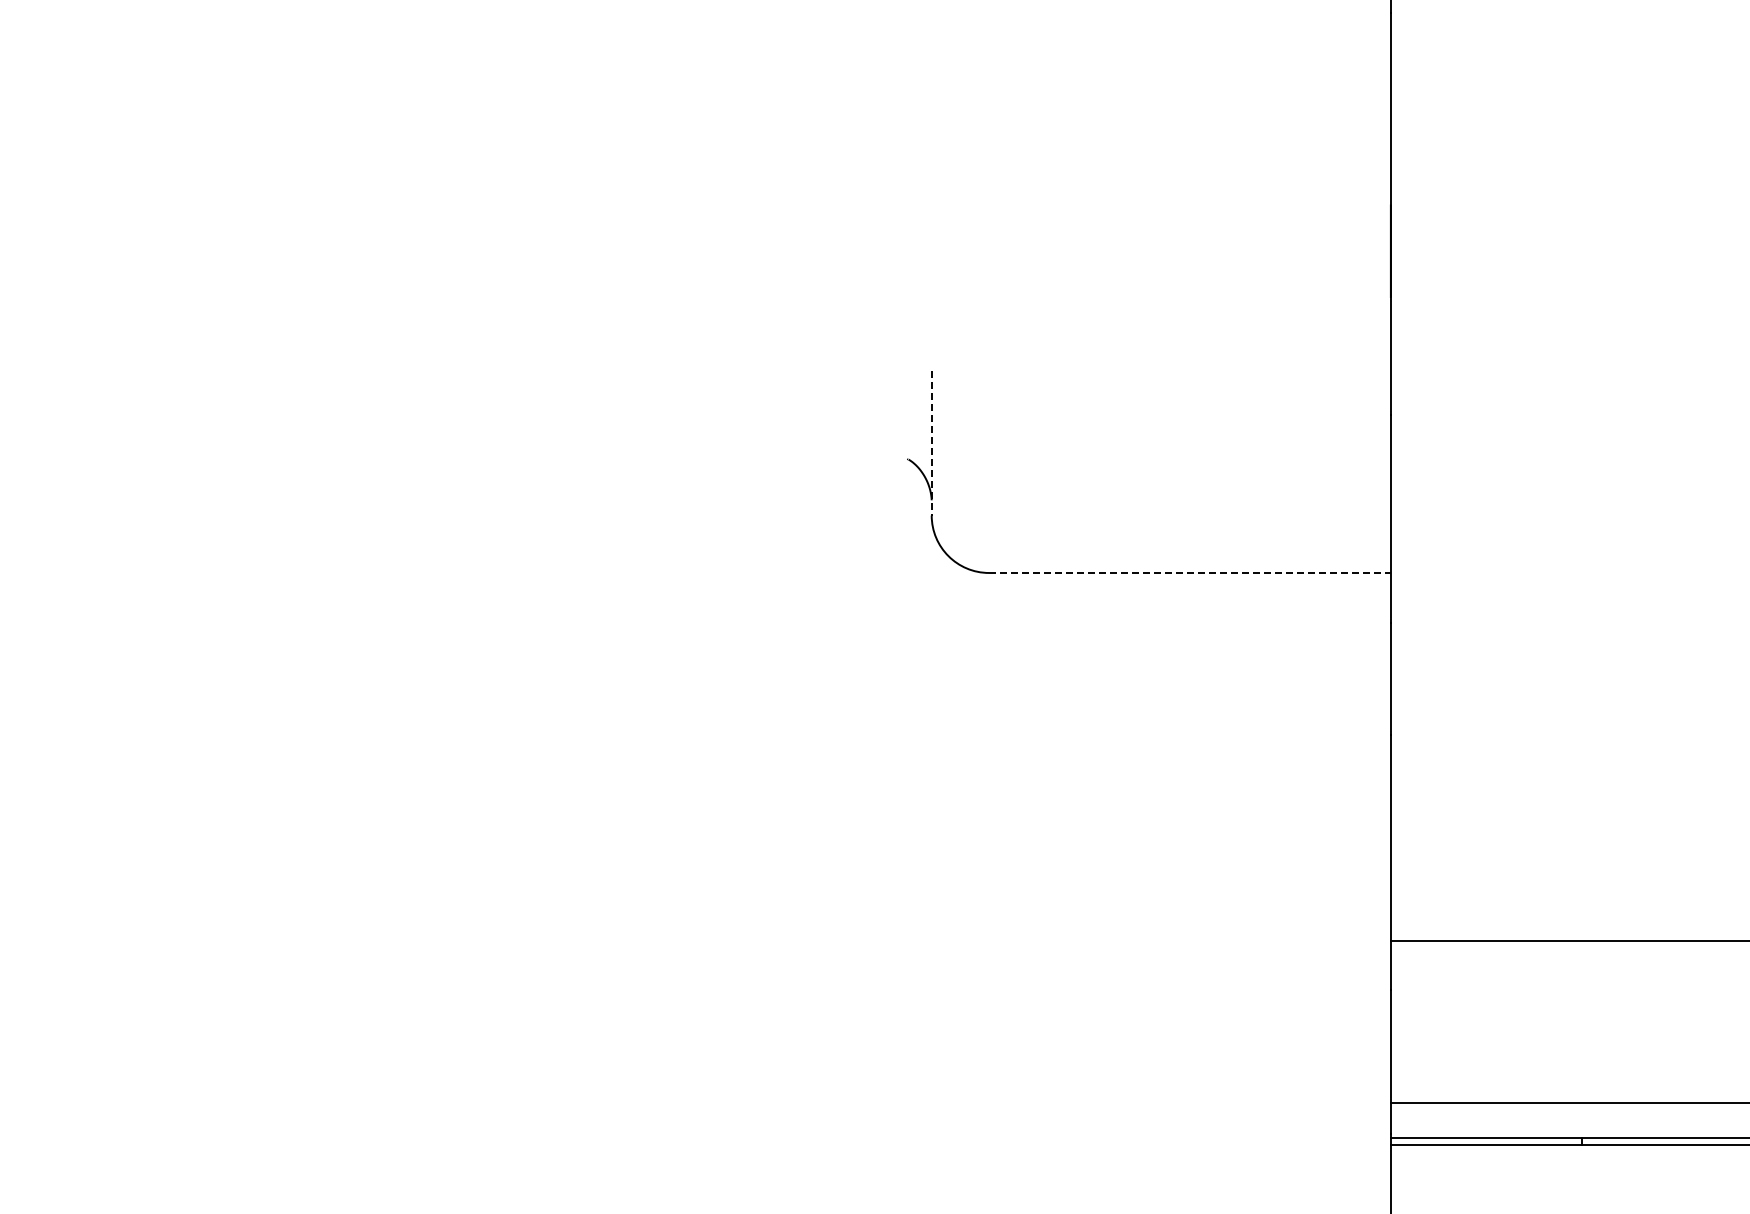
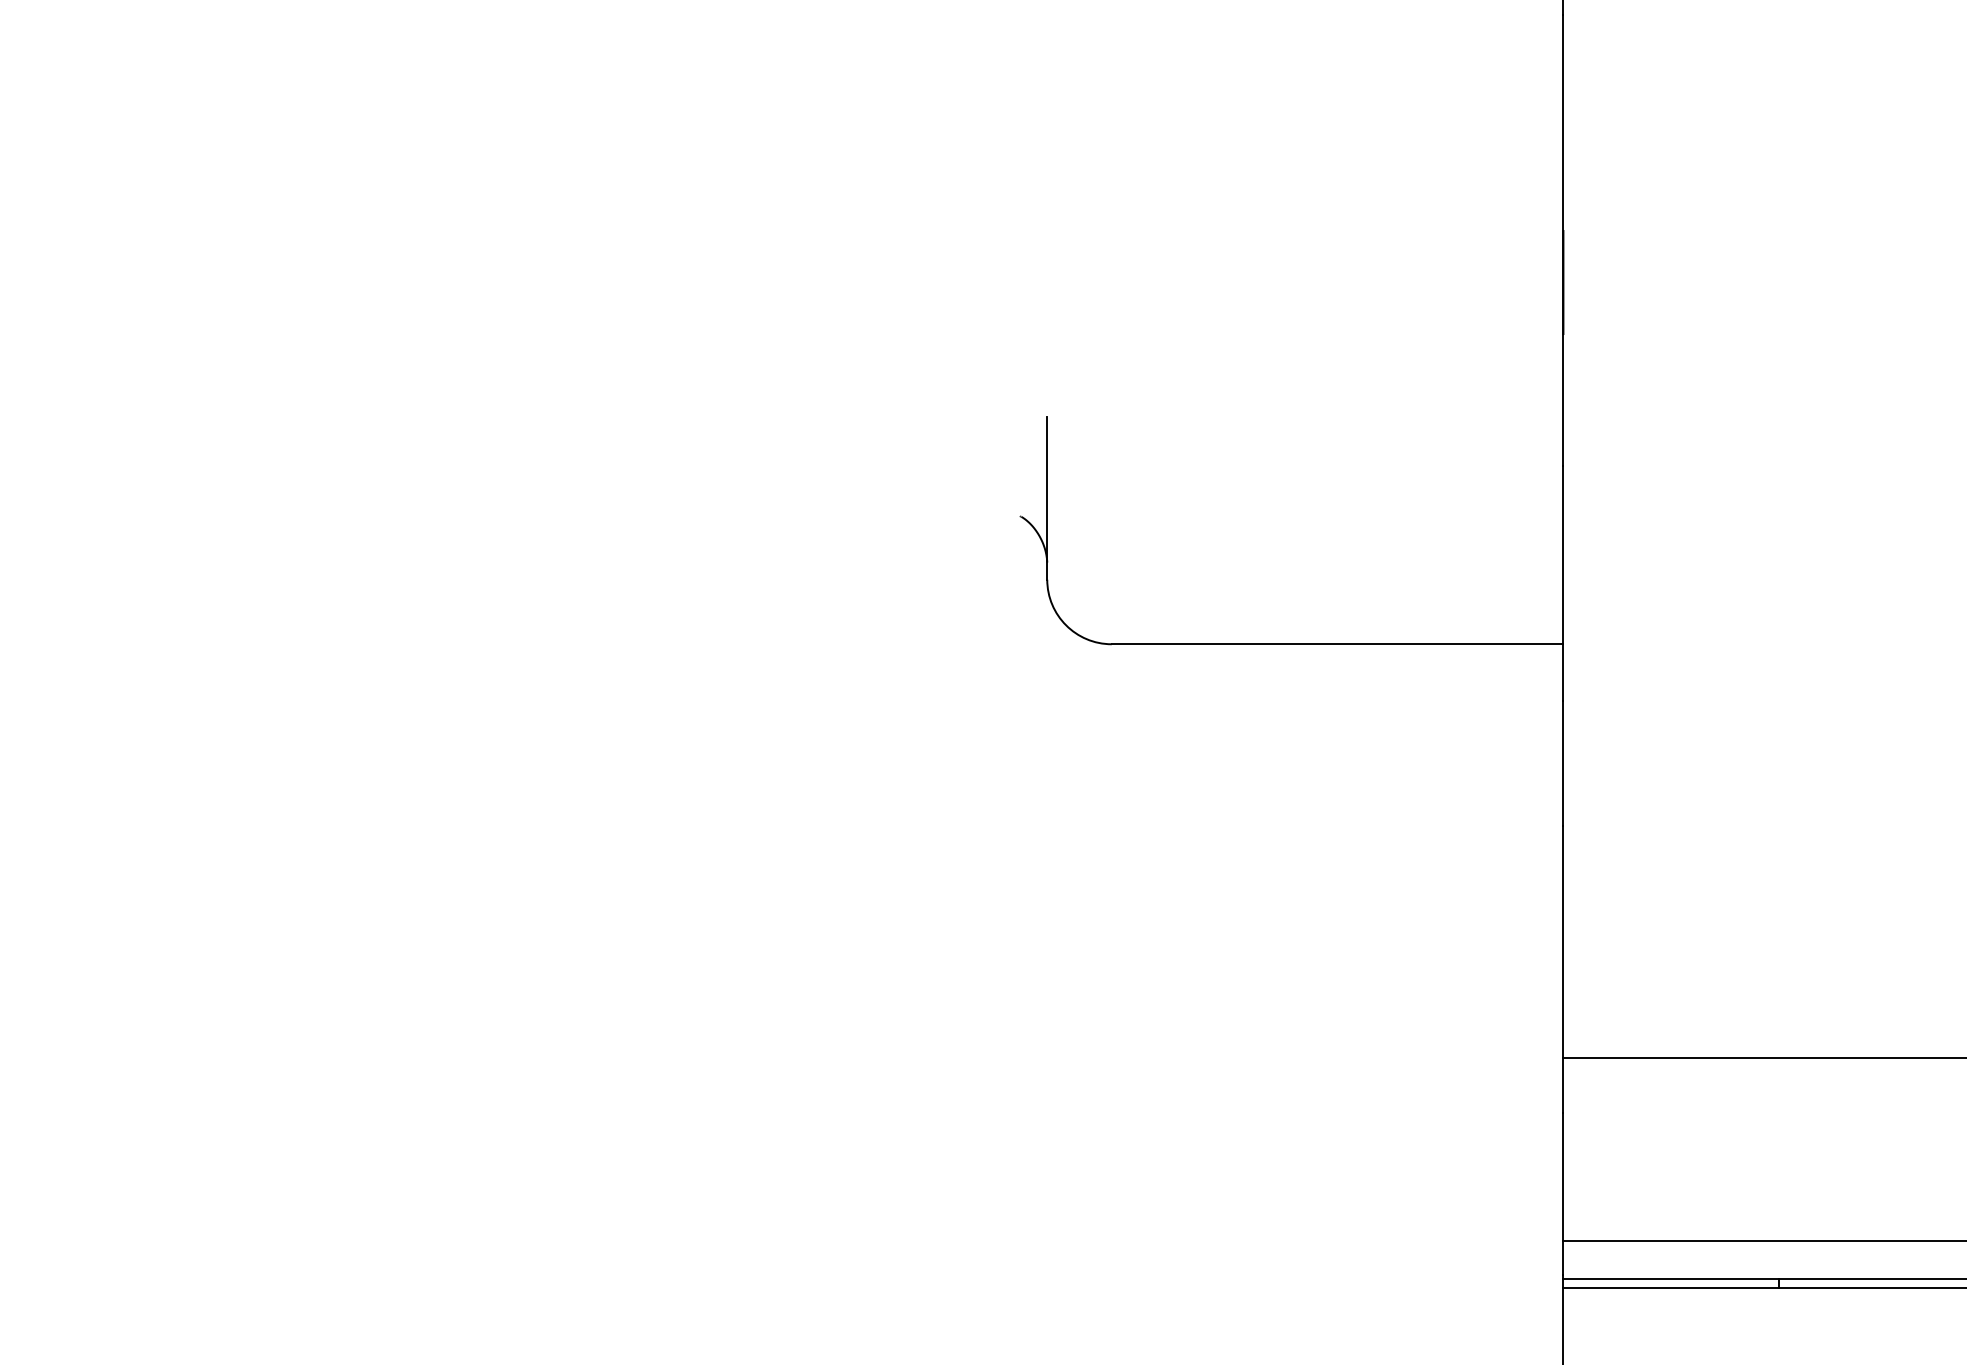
line: (931, 443) -> (1047, 498), dashed -> solid
line: (1189, 572) -> (1337, 643), dashed -> solid

